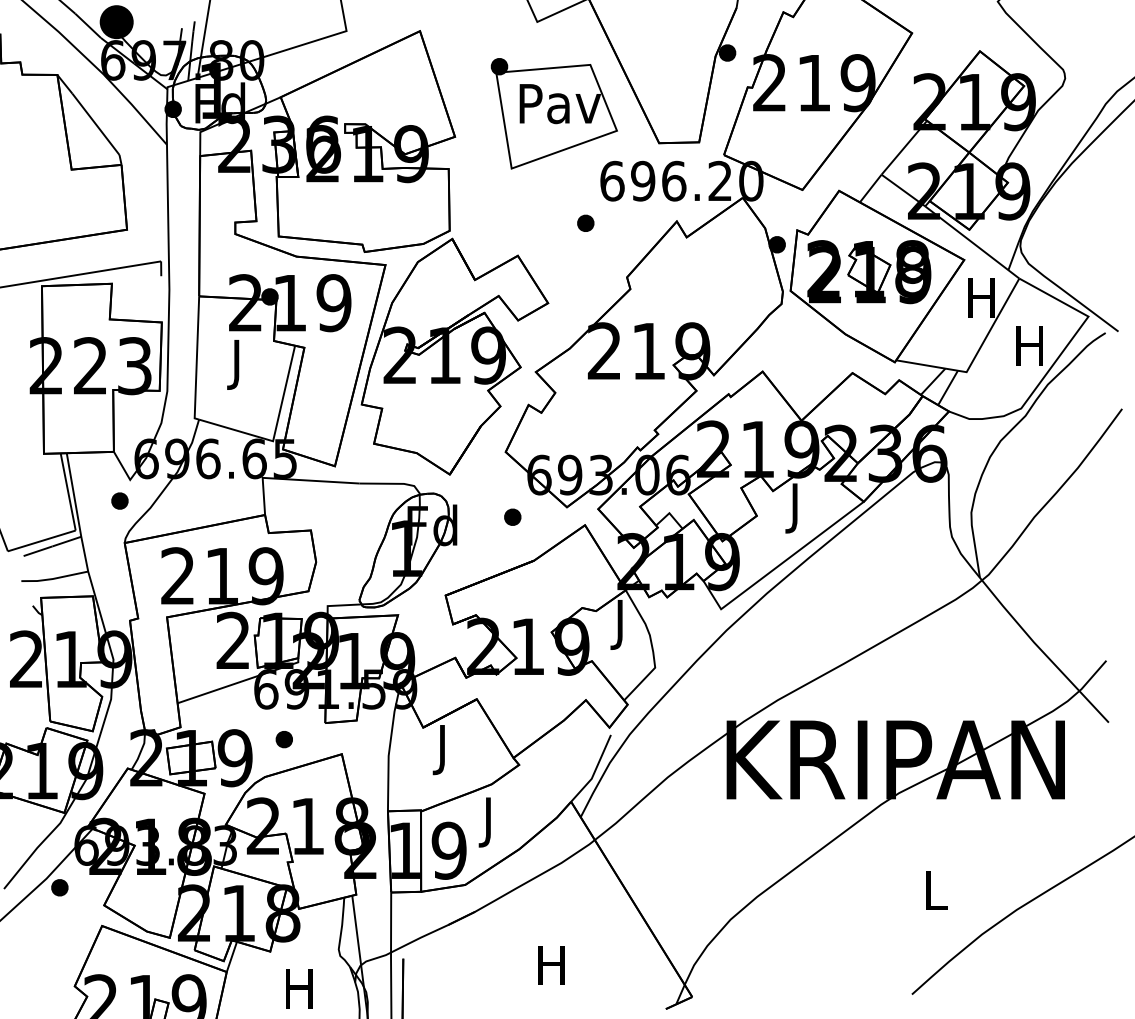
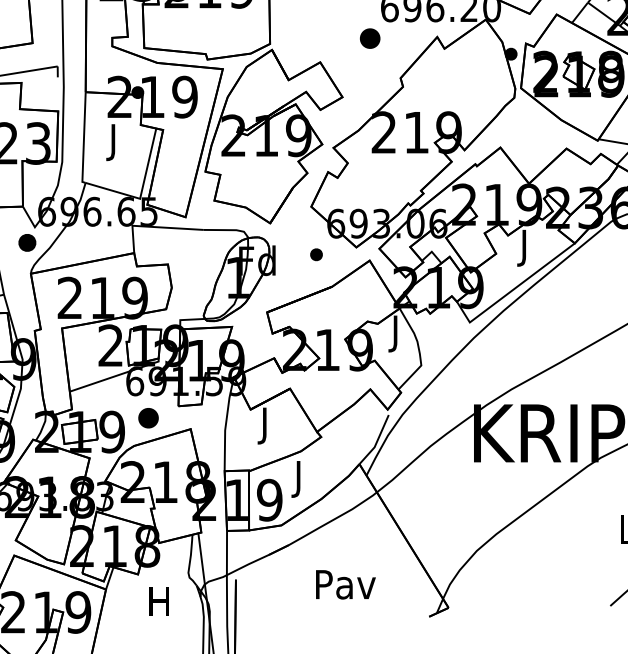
part: (585, 222) -> (370, 37), size x1.6
part: (119, 500) -> (27, 242), size x1.4
part: (283, 739) -> (147, 418), size x1.6
text: (552, 965) -> (345, 584), H -> Pav

